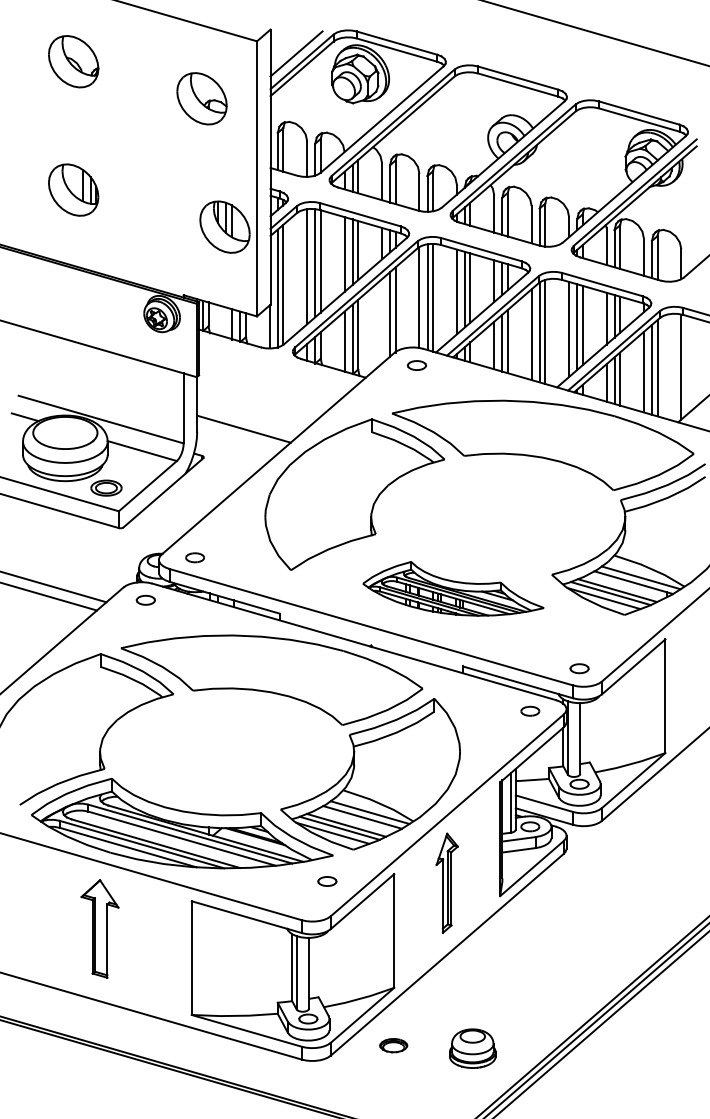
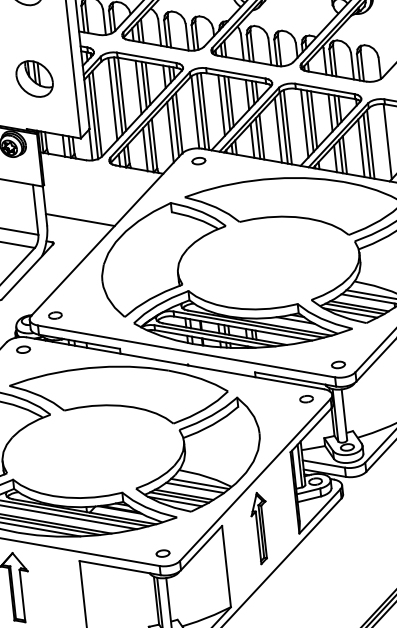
part: (224, 226) -> (34, 78), moved
line: (382, 321) -> (170, 132), added
part: (453, 588) -> (242, 317), size x1.67
part: (327, 881) -> (163, 553), moved

